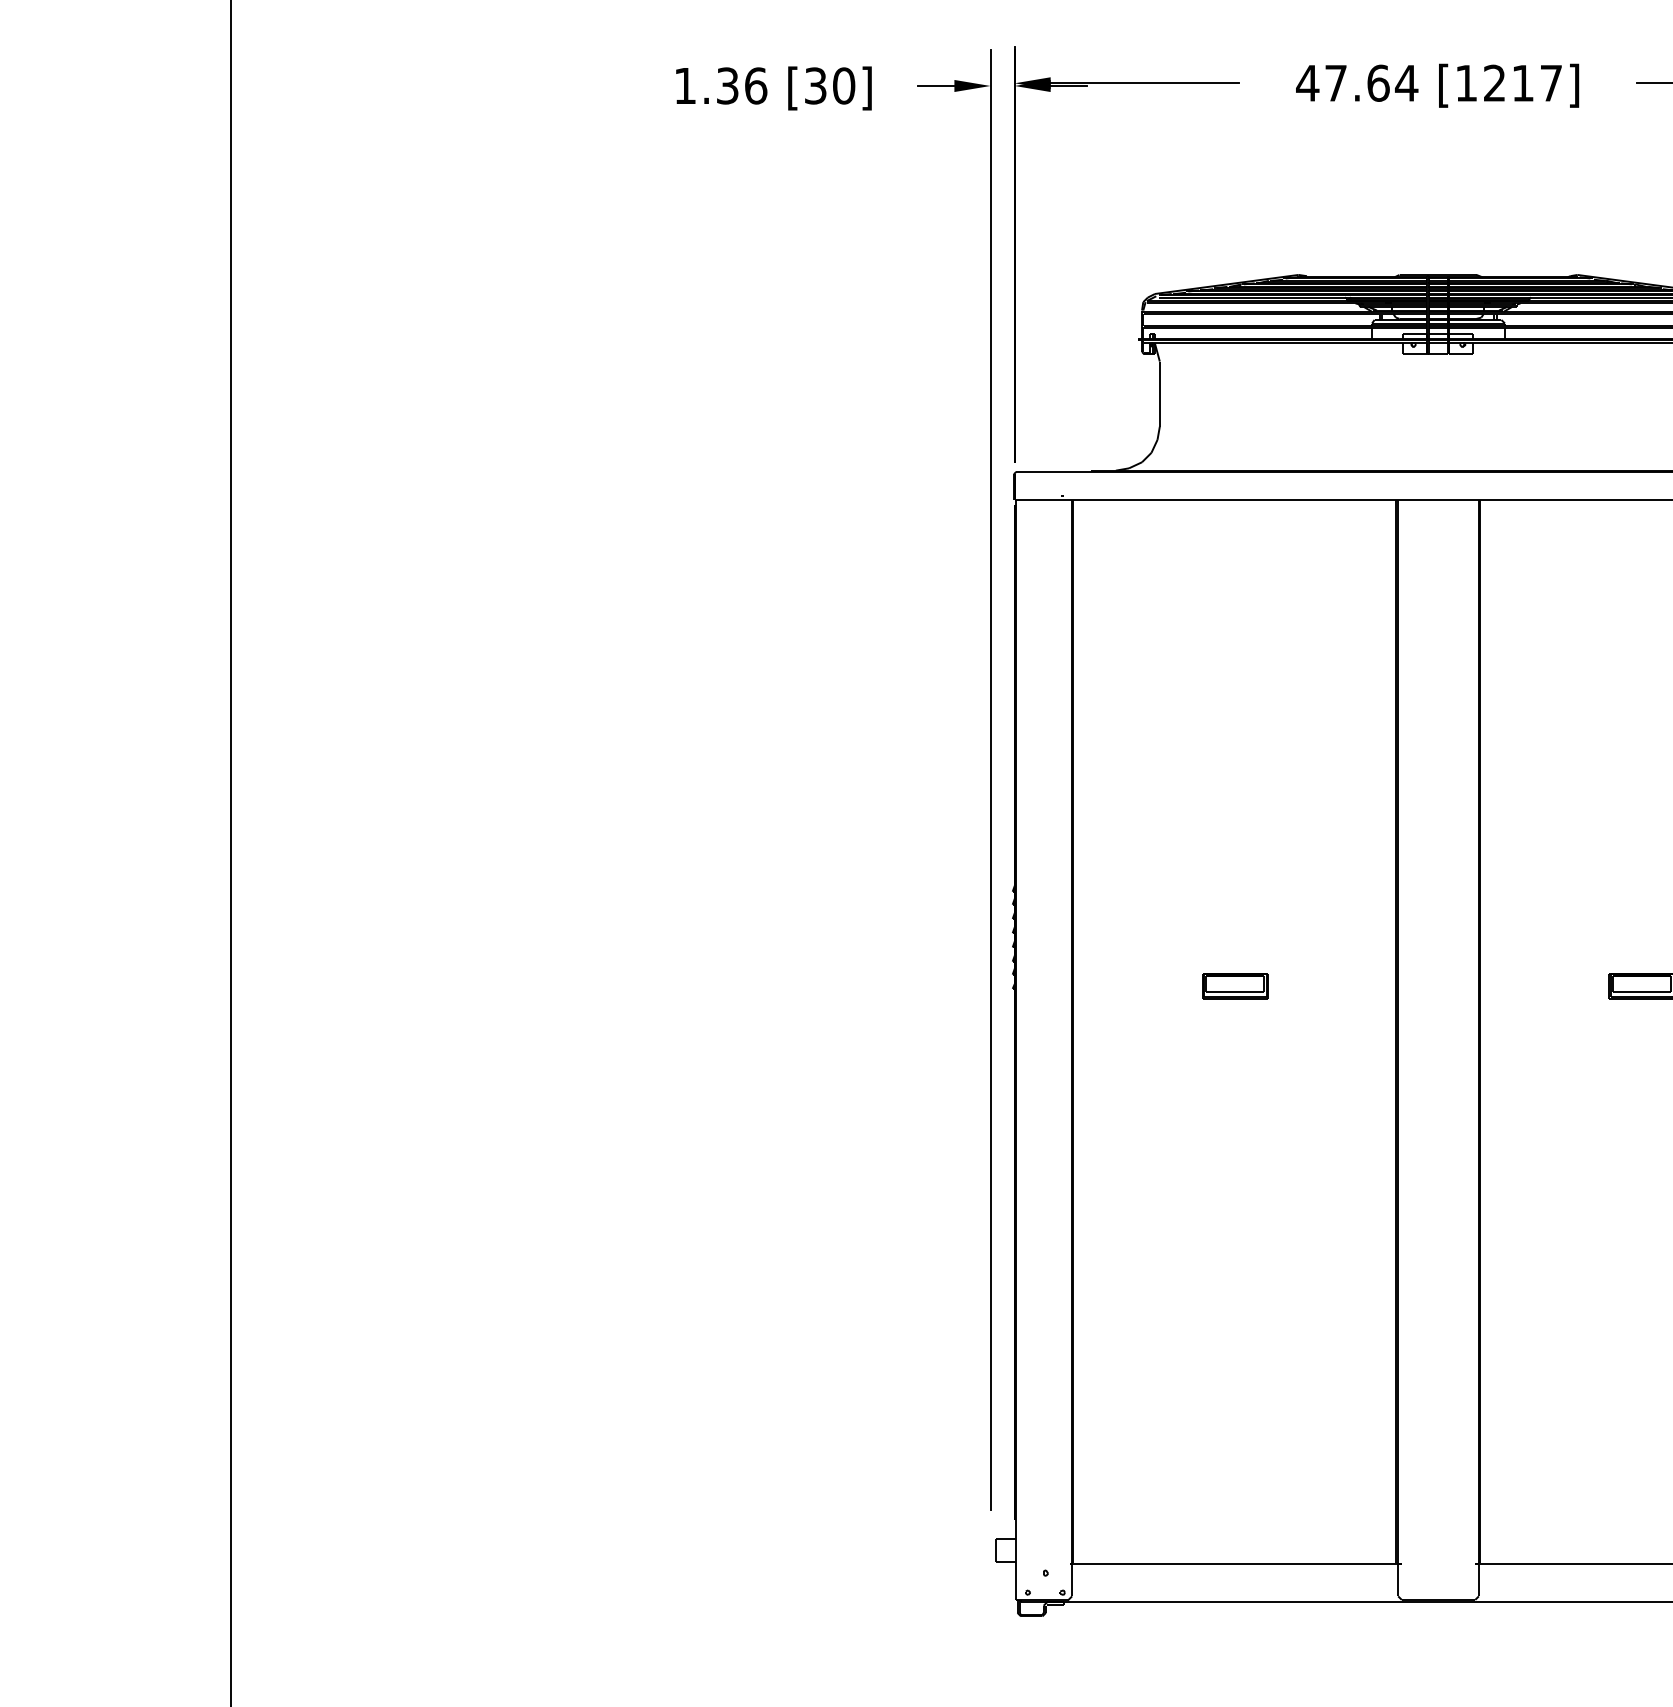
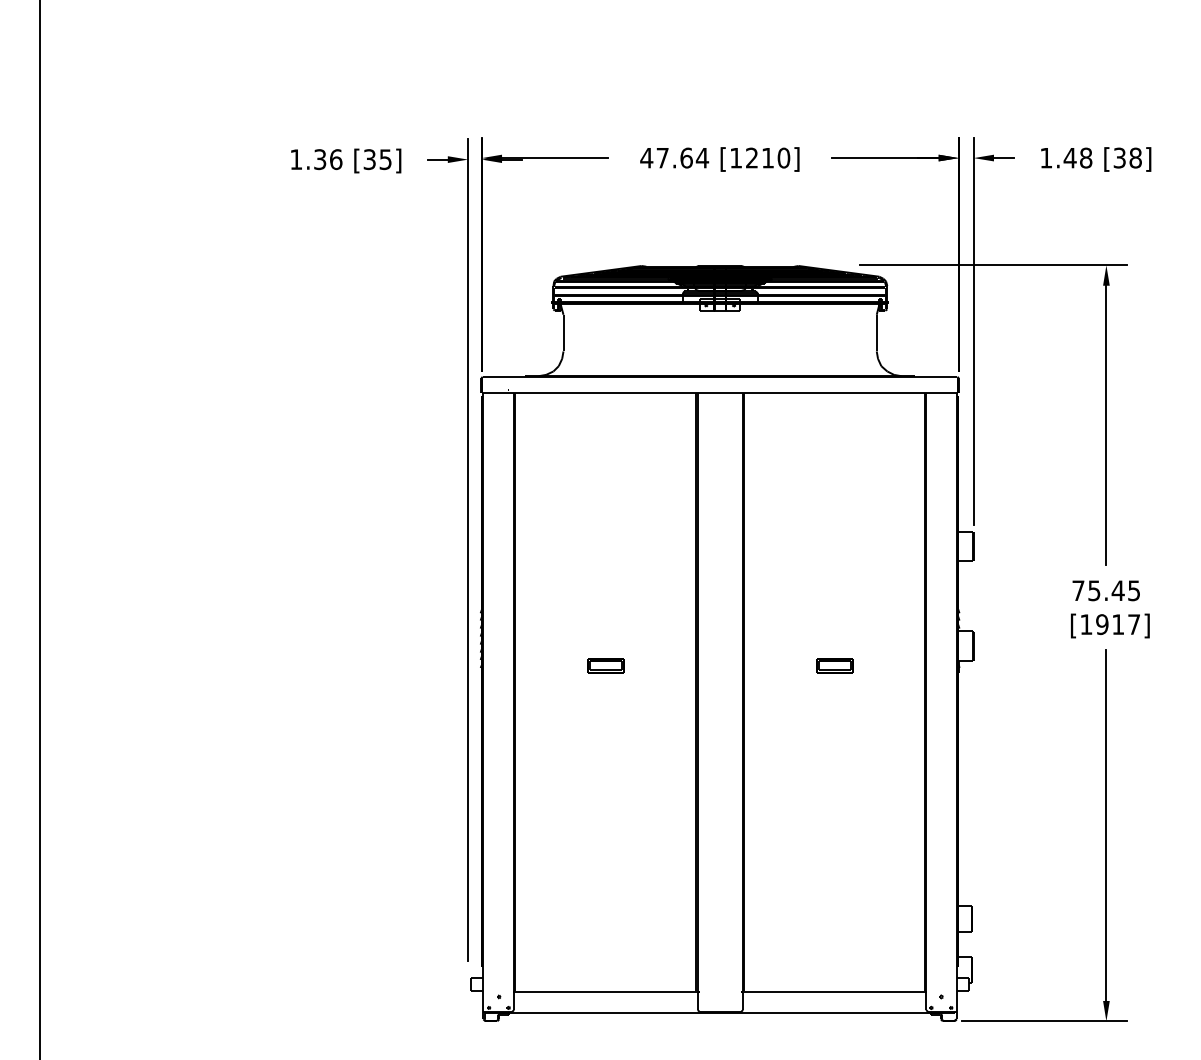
text: (1550, 82) -> (783, 157), [1217] -> [1210]
text: (843, 85) -> (385, 159), [30] -> [35]

